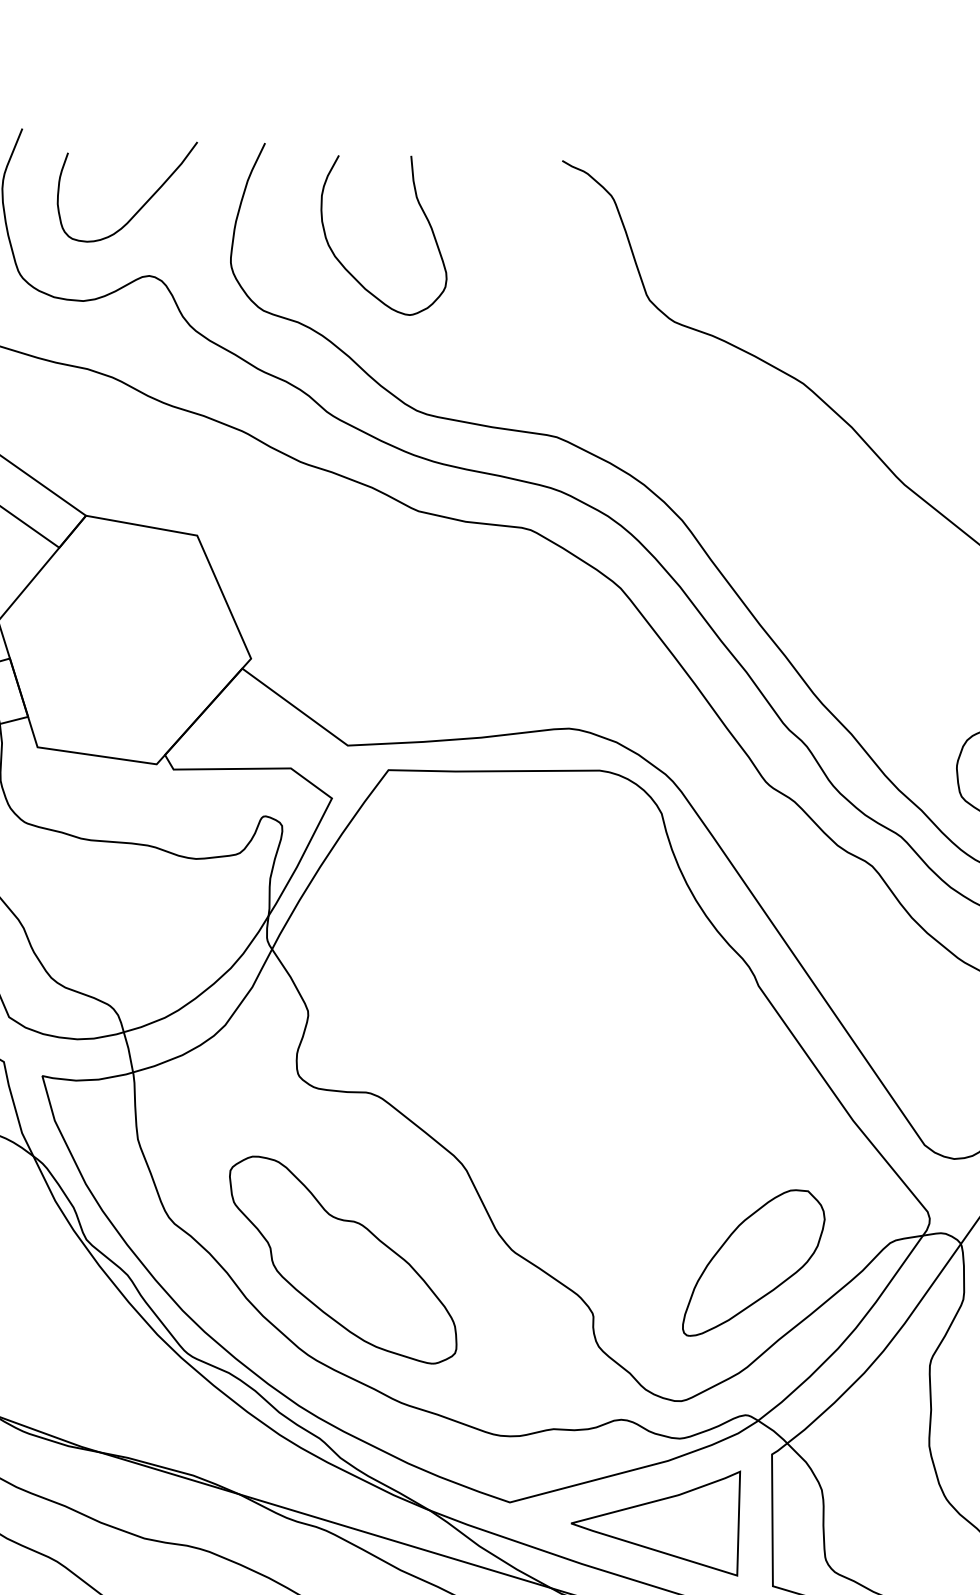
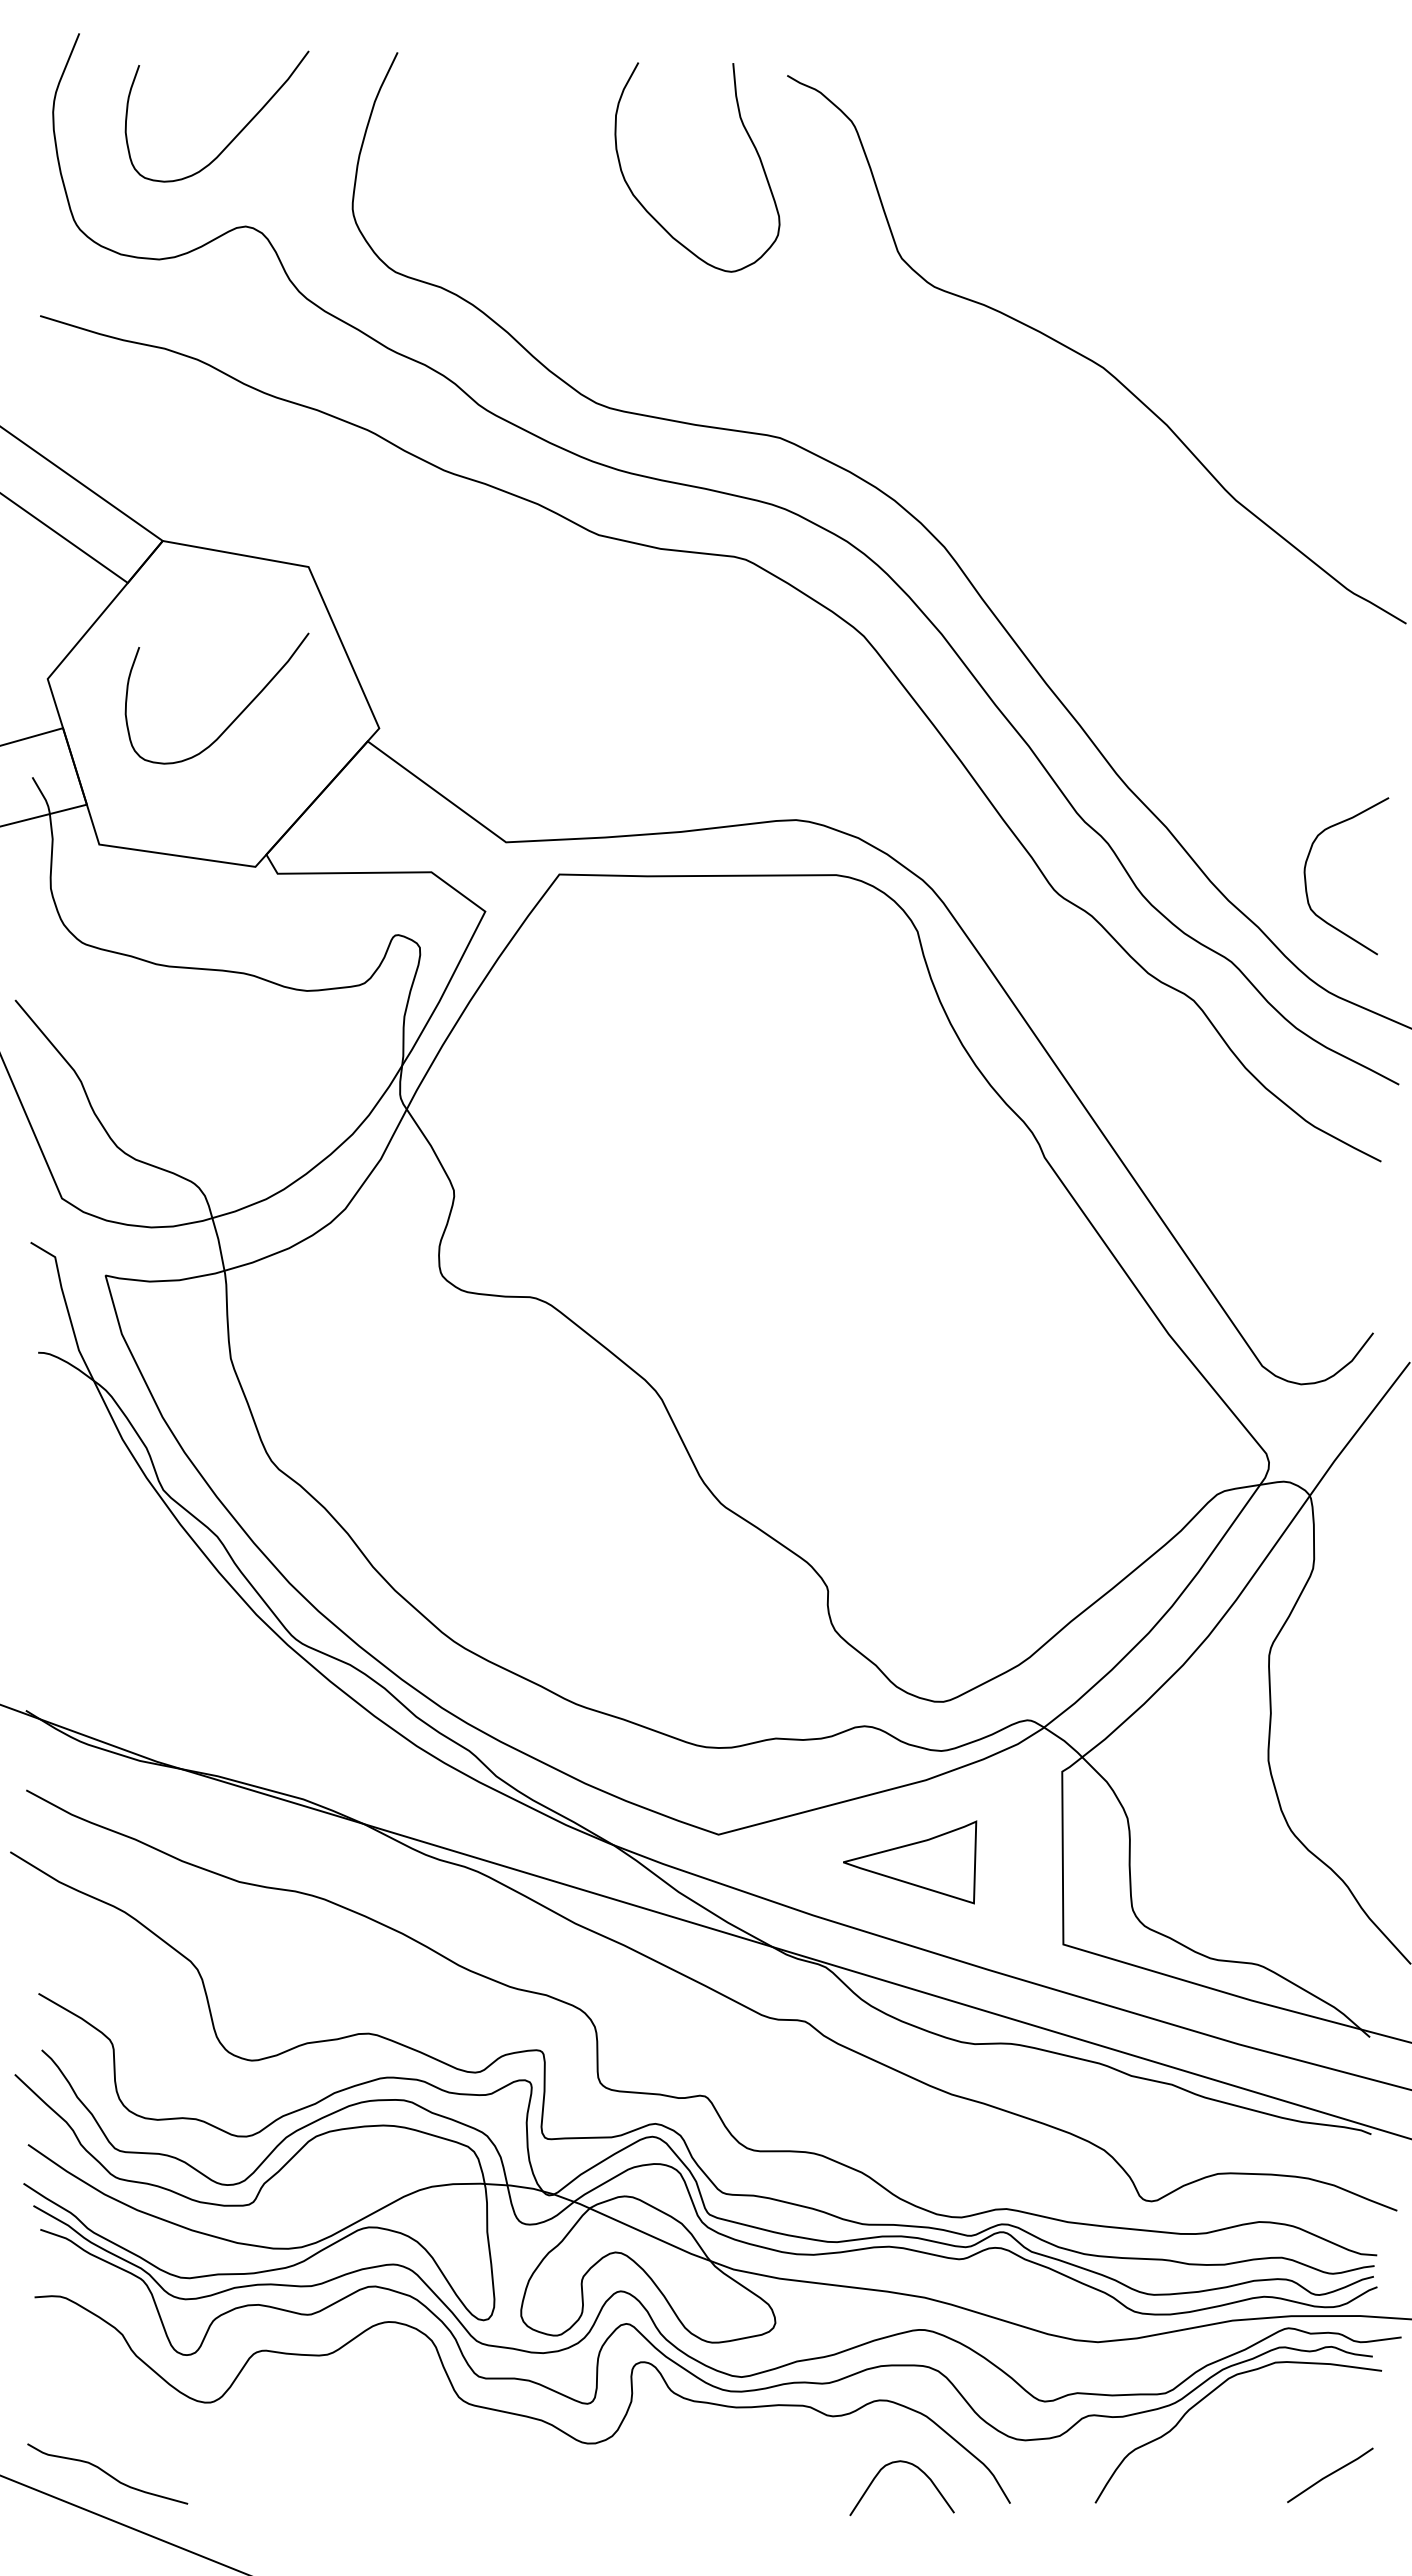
curve: (423, 214) -> (749, 139), moved
curve: (142, 649) -> (236, 716), added
part: (342, 1259) -> (499, 1516), removed
part: (753, 1262) -> (1038, 1520), removed
part: (655, 1523) -> (909, 1862), size x0.6

